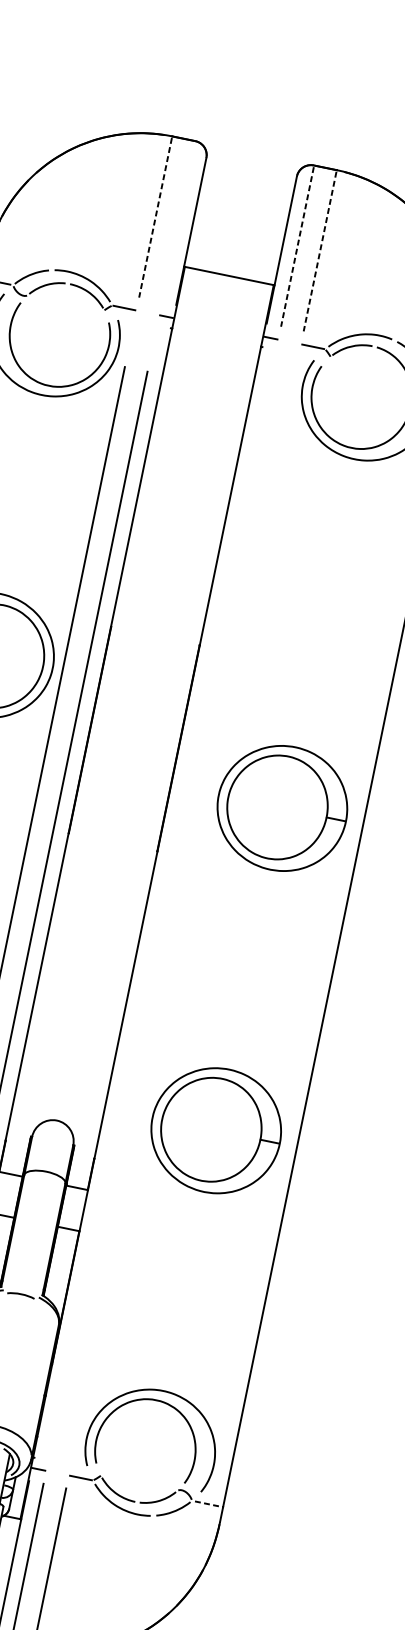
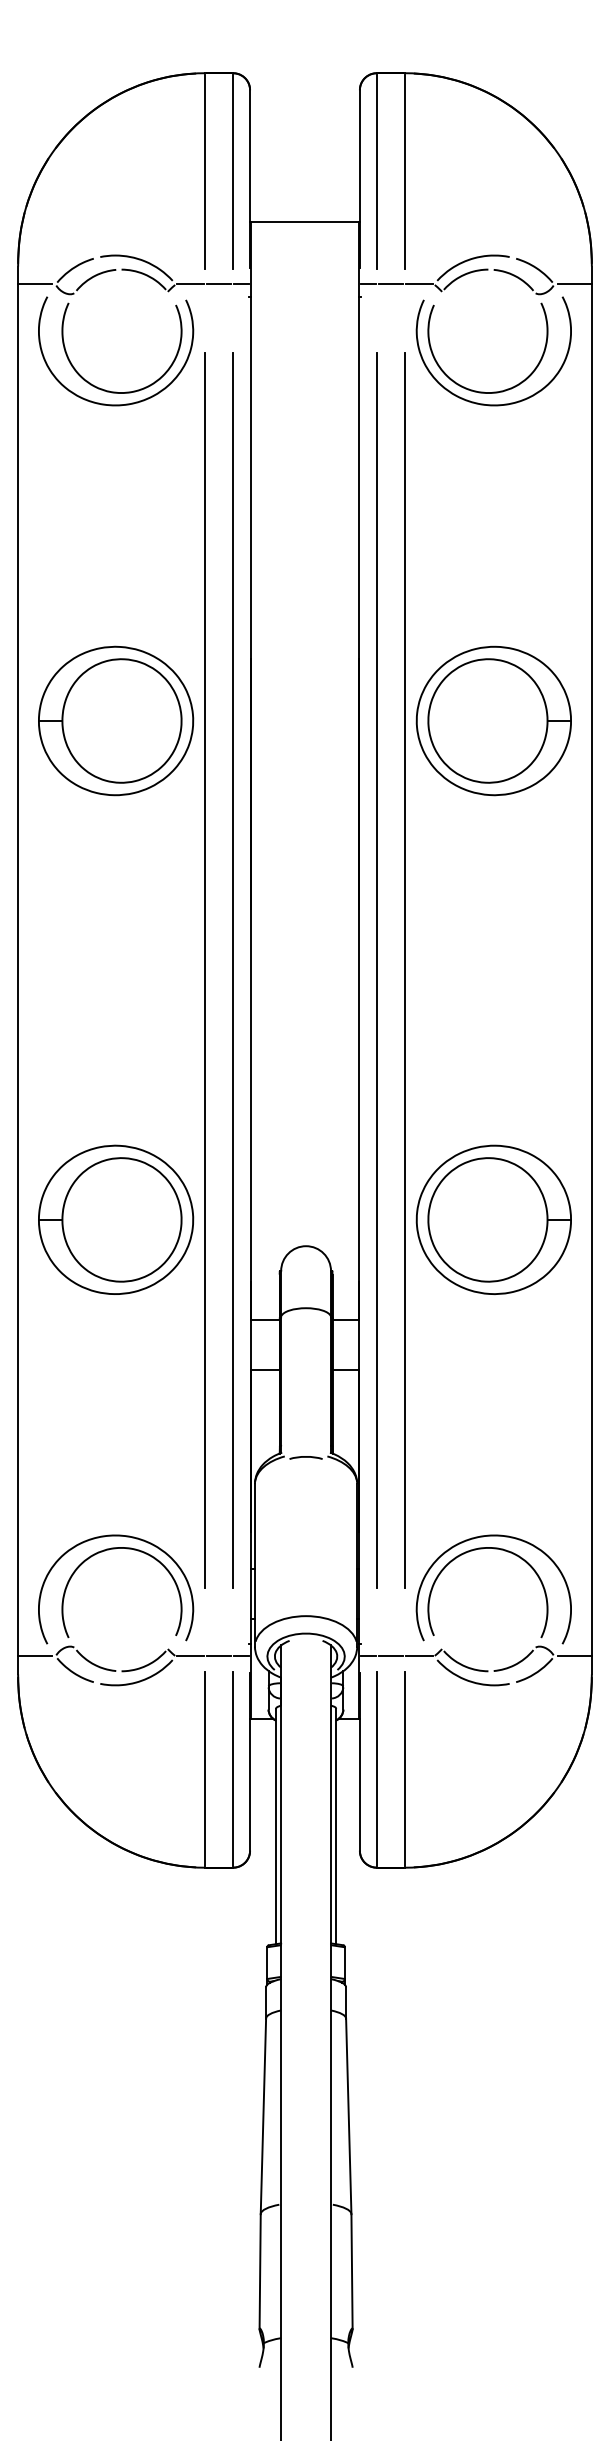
line: (155, 218) -> (205, 172), dashed -> solid
line: (178, 222) -> (232, 171), added
line: (297, 247) -> (377, 172), dashed -> solid
line: (319, 251) -> (404, 172), dashed -> solid
line: (147, 312) -> (218, 284), added
line: (289, 341) -> (390, 284), added
part: (282, 807) -> (493, 720), moved
line: (162, 905) -> (377, 970), added
line: (184, 909) -> (404, 970), added
line: (57, 1473) -> (390, 1656), added
line: (209, 1504) -> (575, 1656), dashed -> solid

